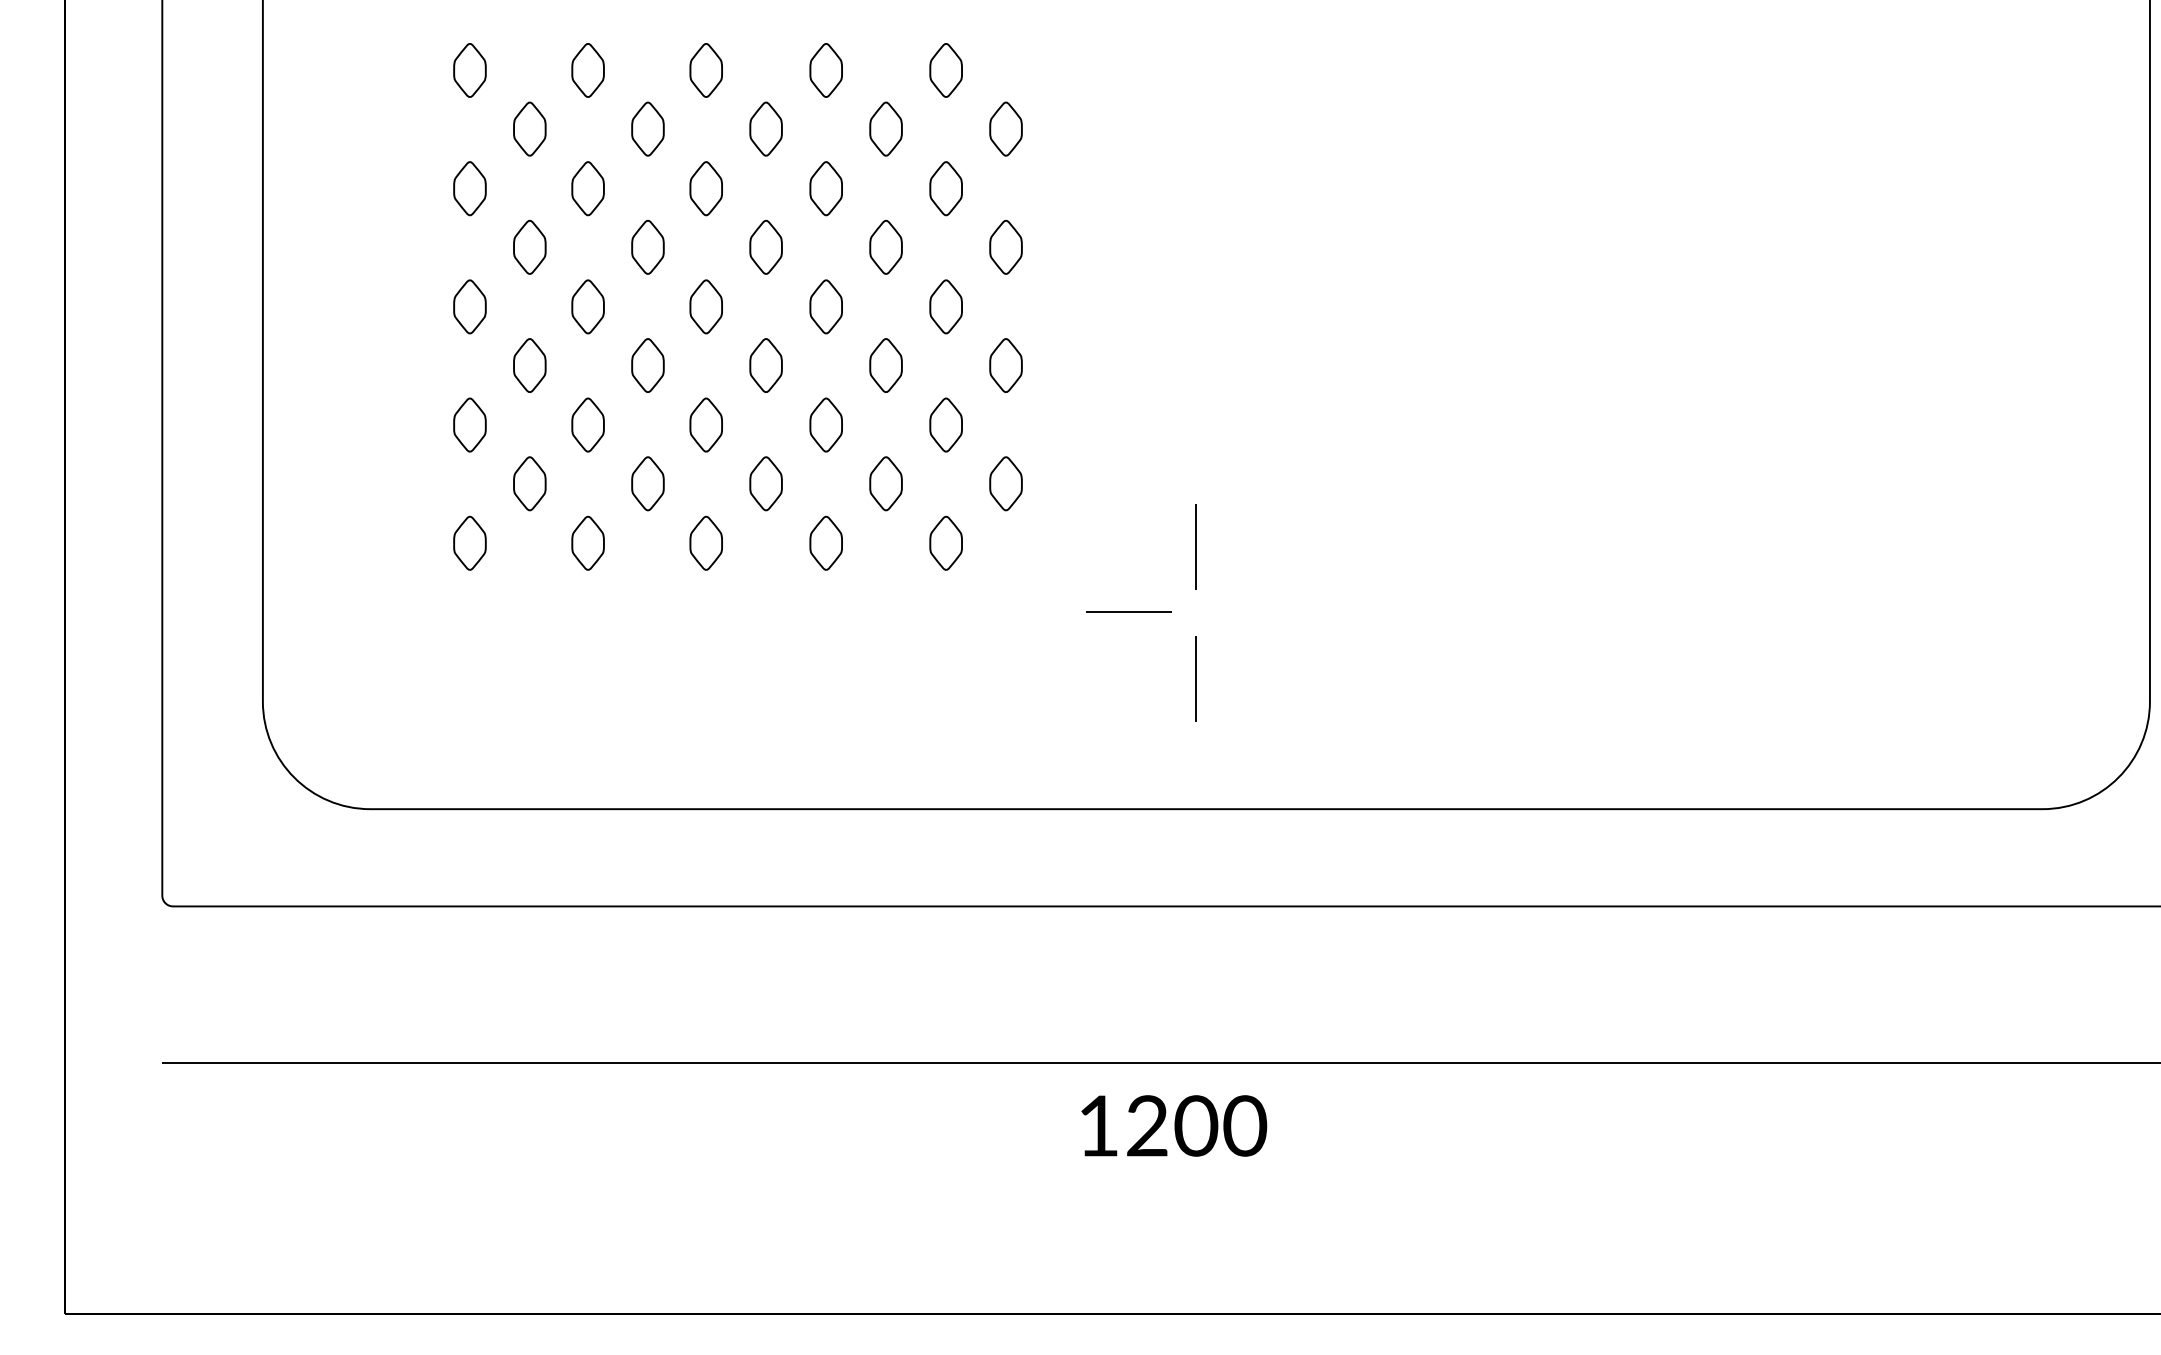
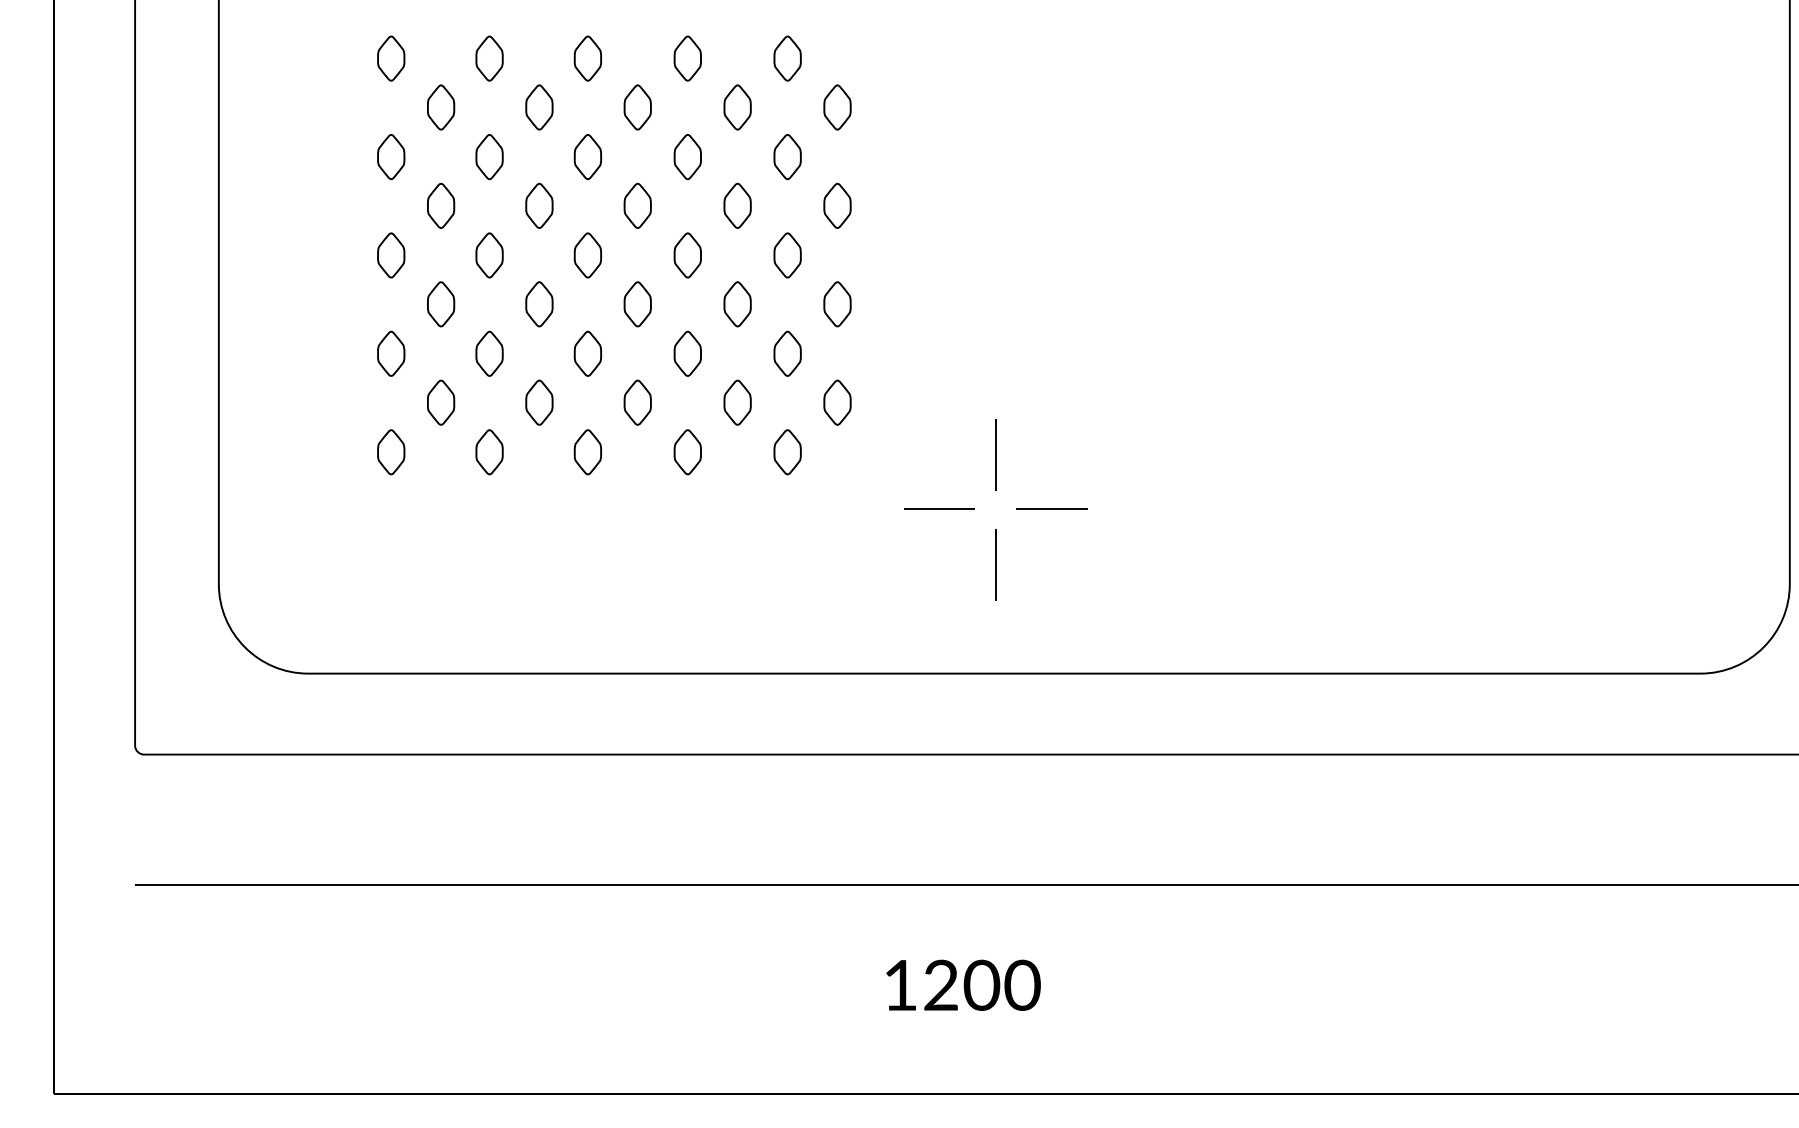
line: (1263, 610) -> (1051, 508), added
text: (1174, 1124) -> (963, 984), moved

